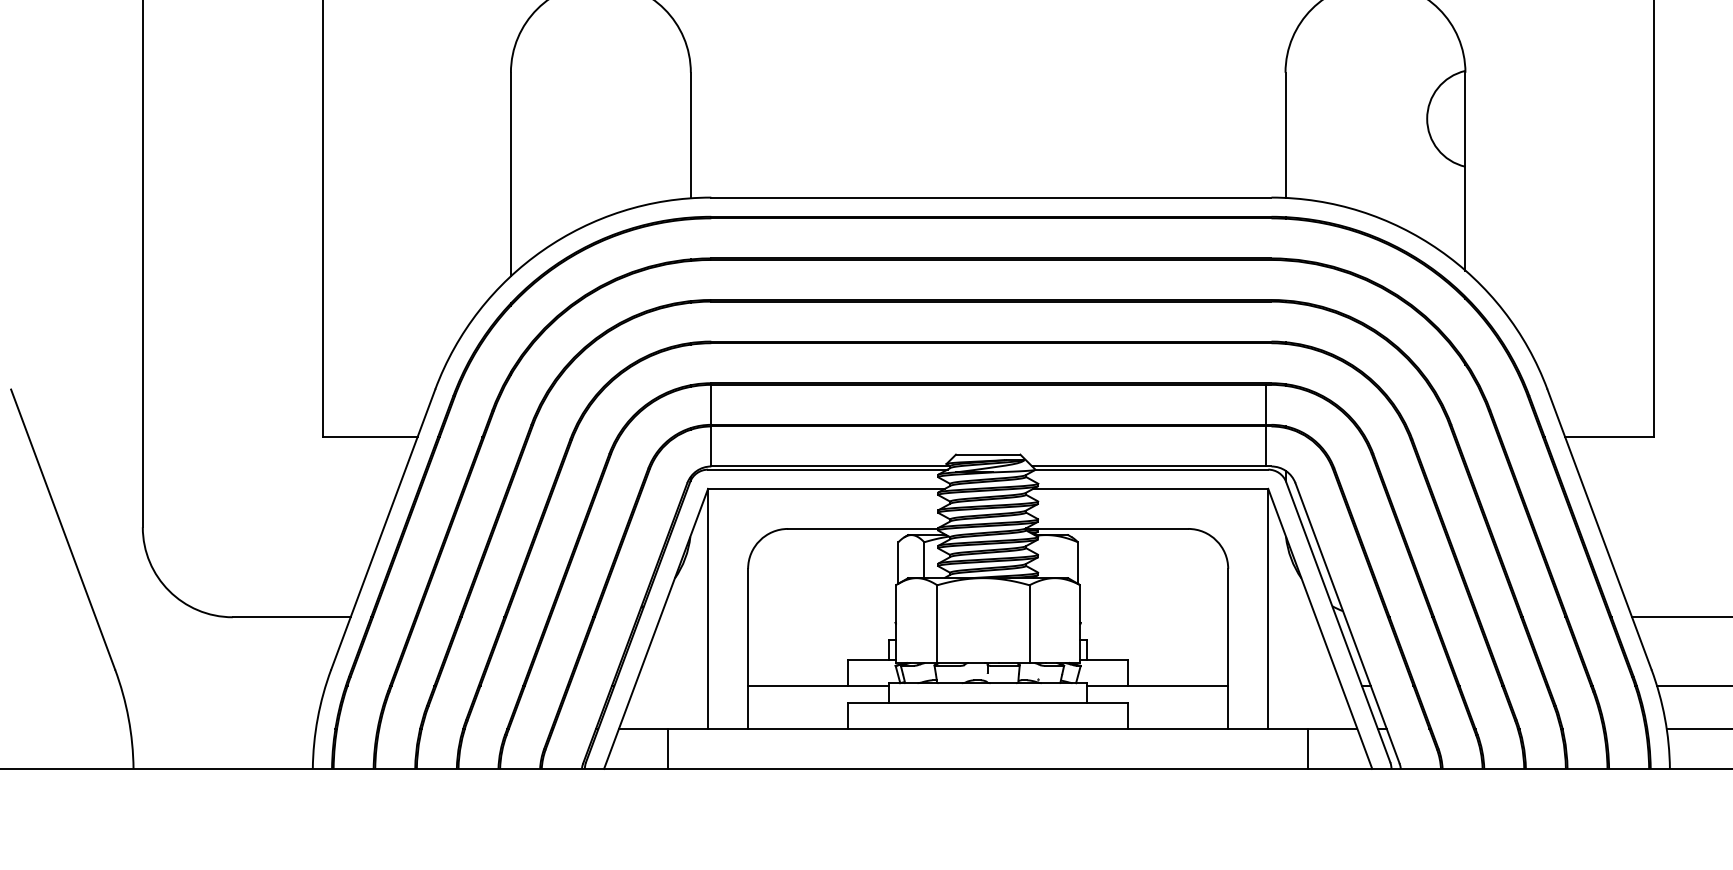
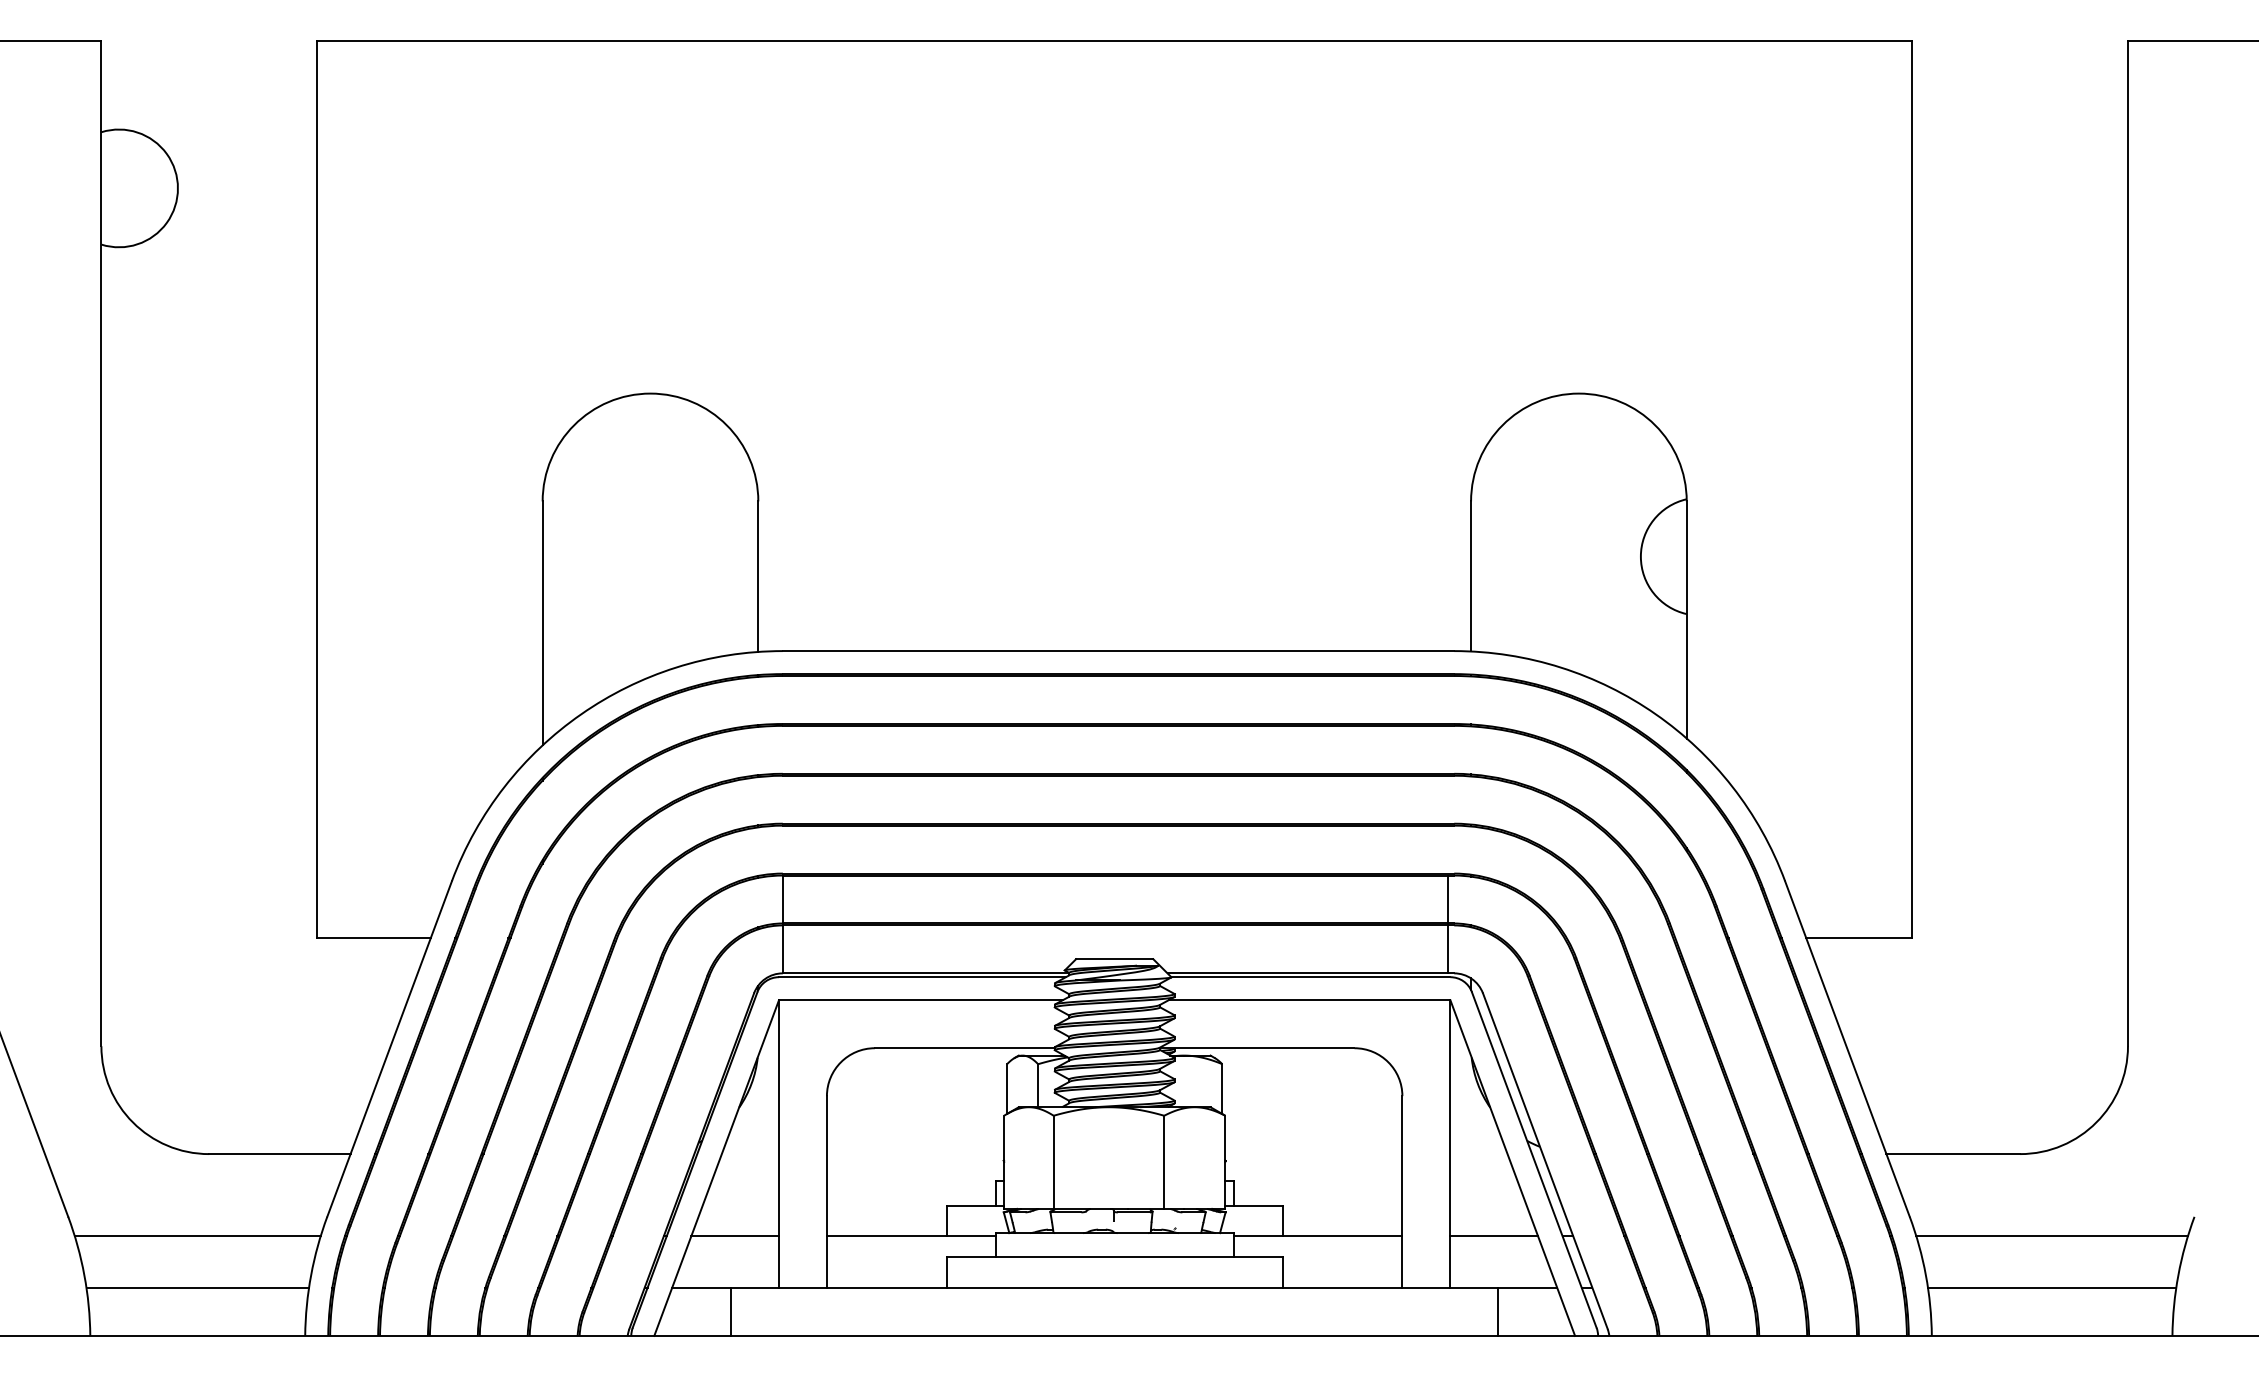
line: (222, 686) -> (197, 1236), added
line: (671, 686) -> (735, 1236), added
line: (1305, 686) -> (1494, 1236), added
line: (222, 728) -> (197, 1287), added

